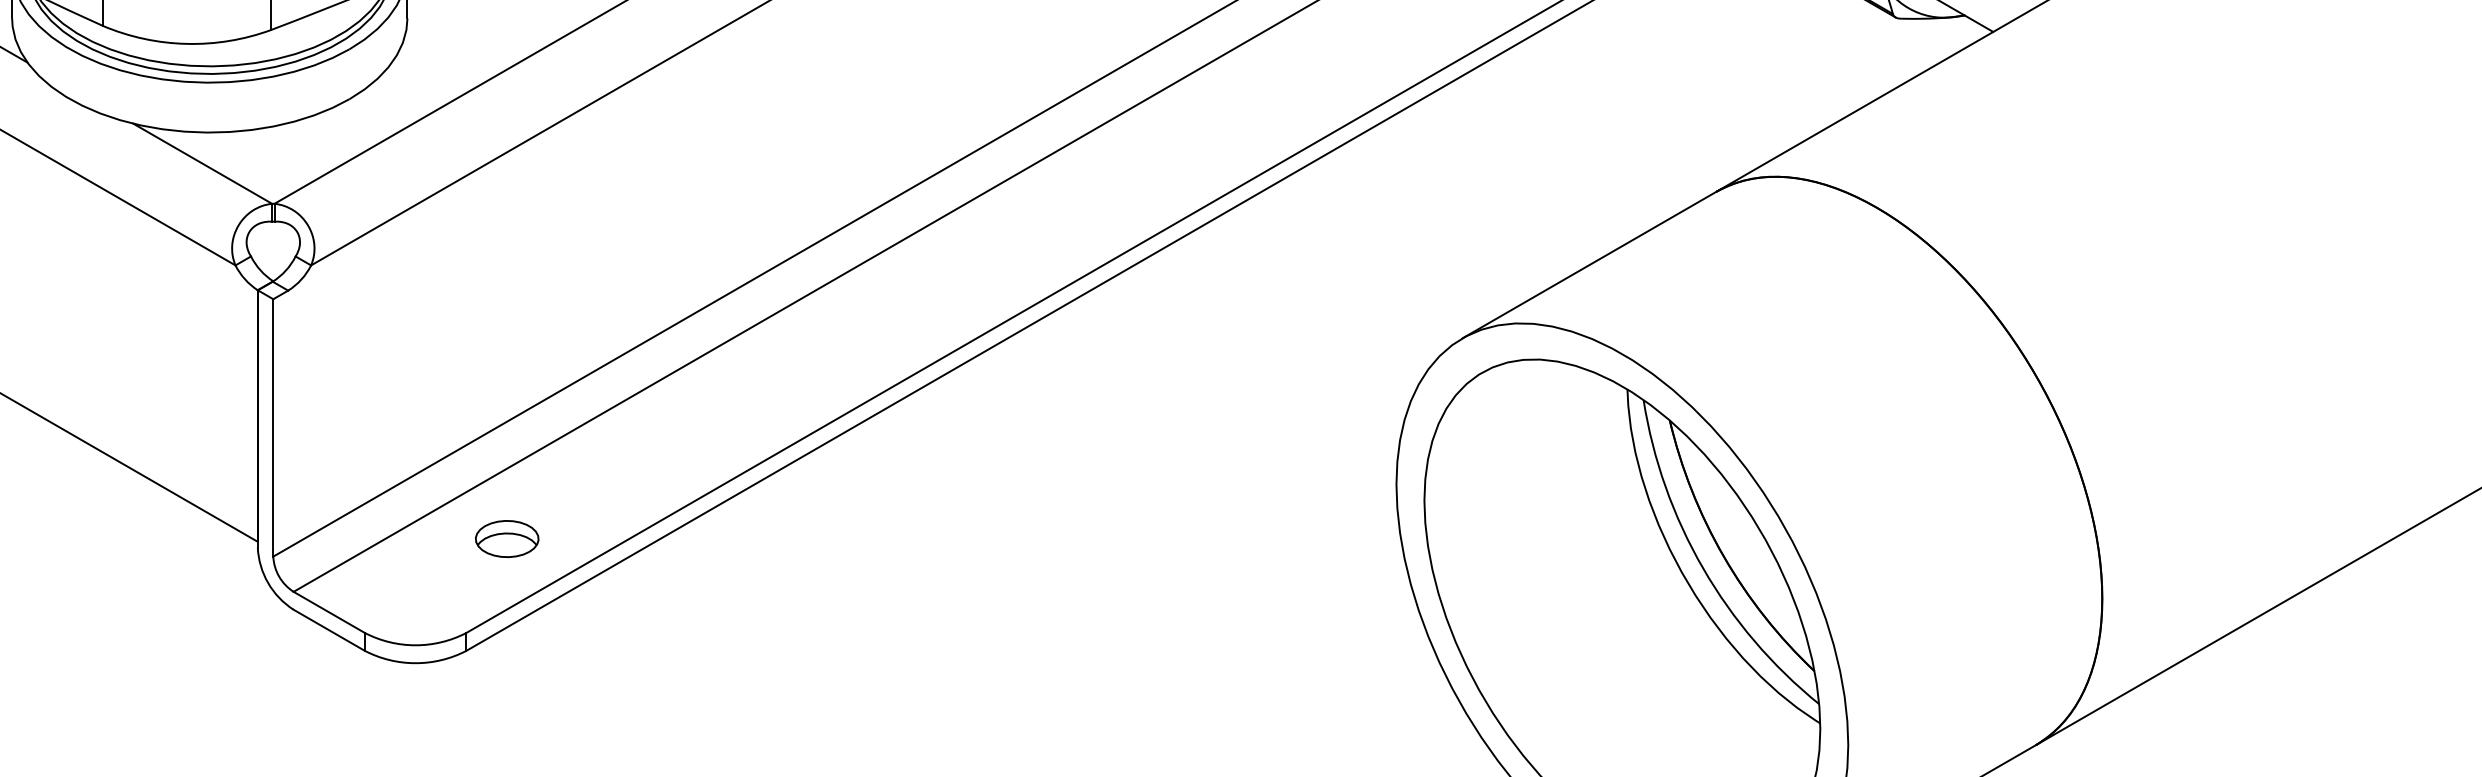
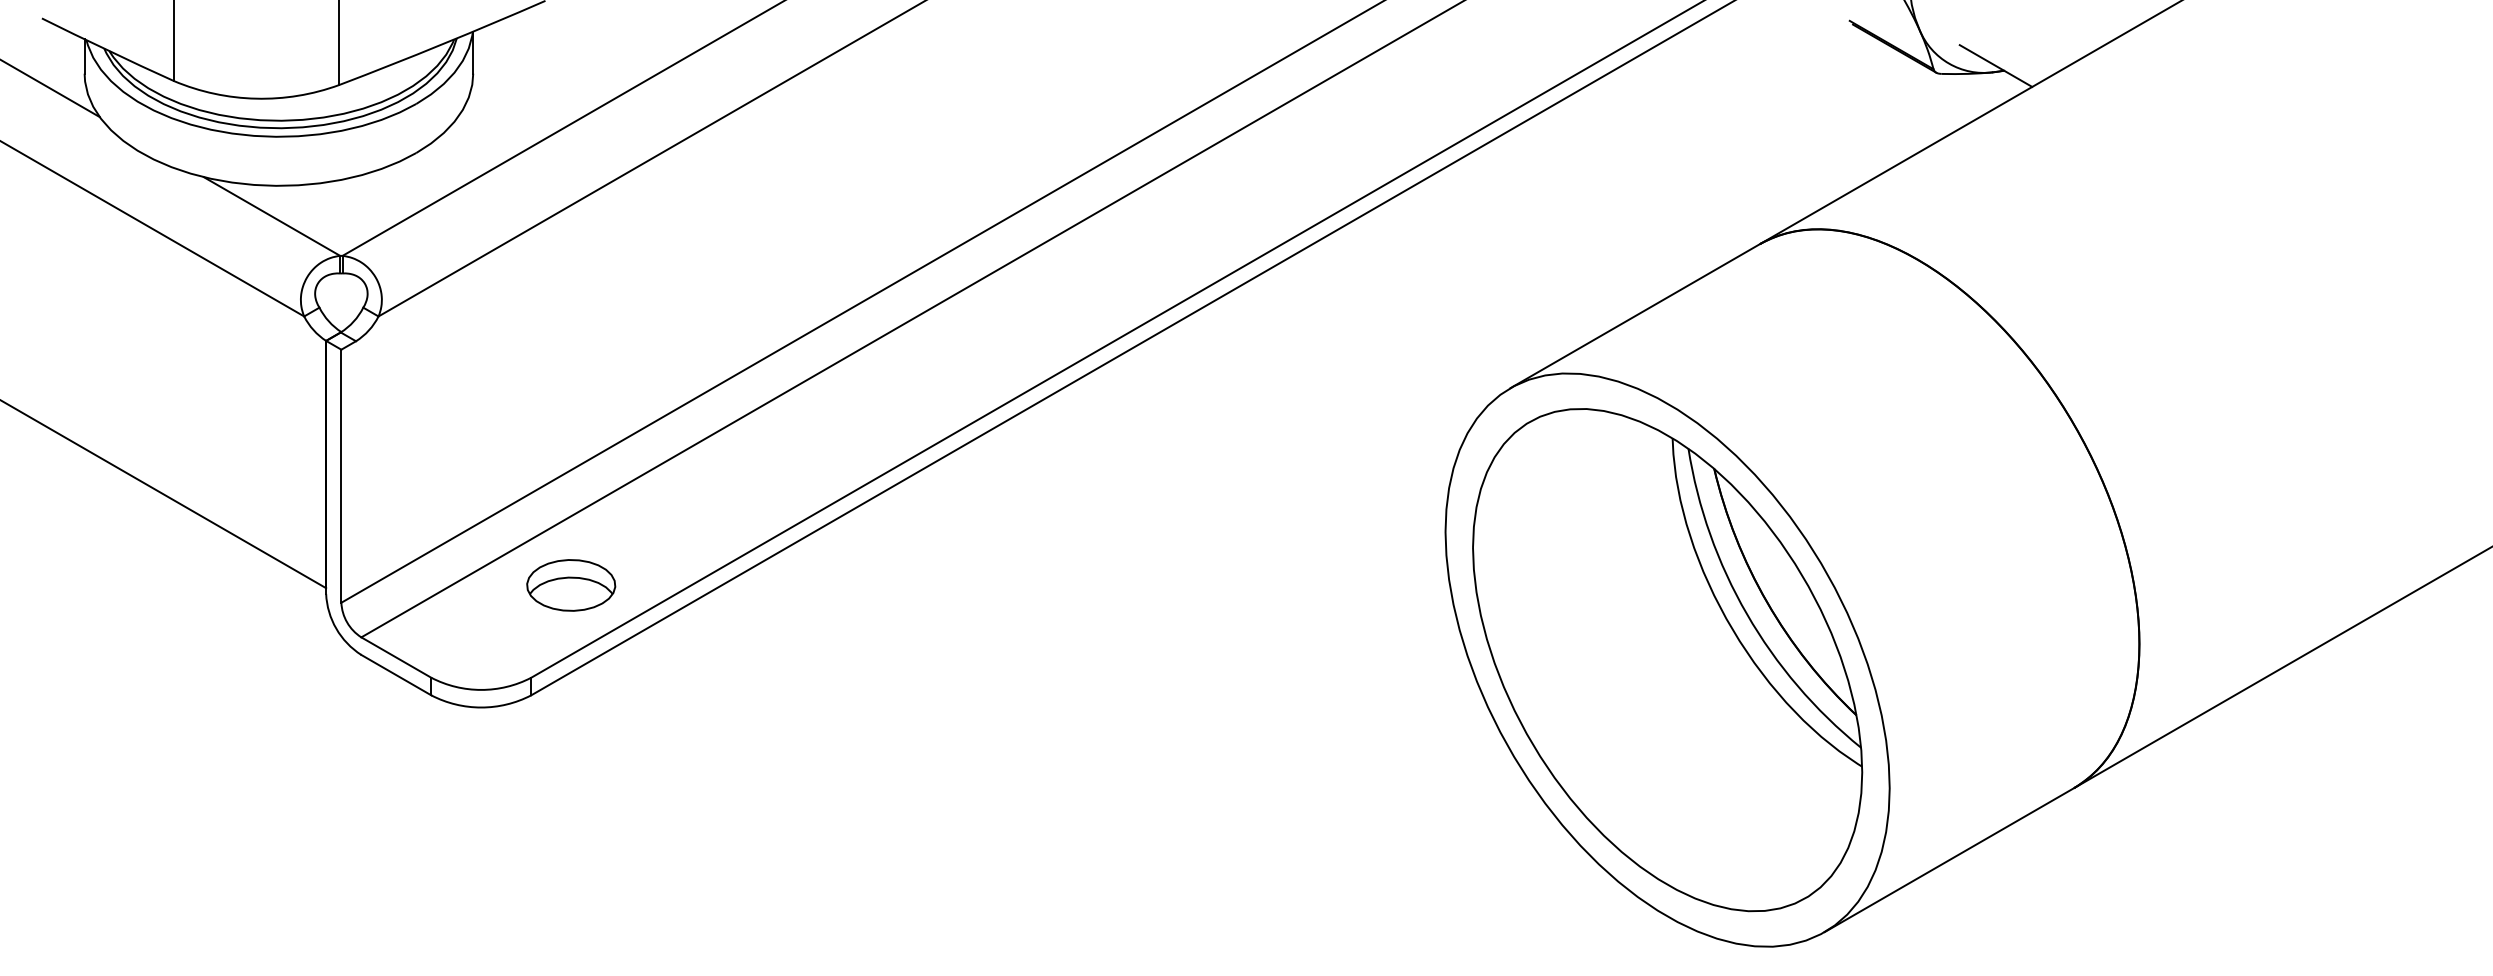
part: (507, 539) -> (571, 585), size x1.43

